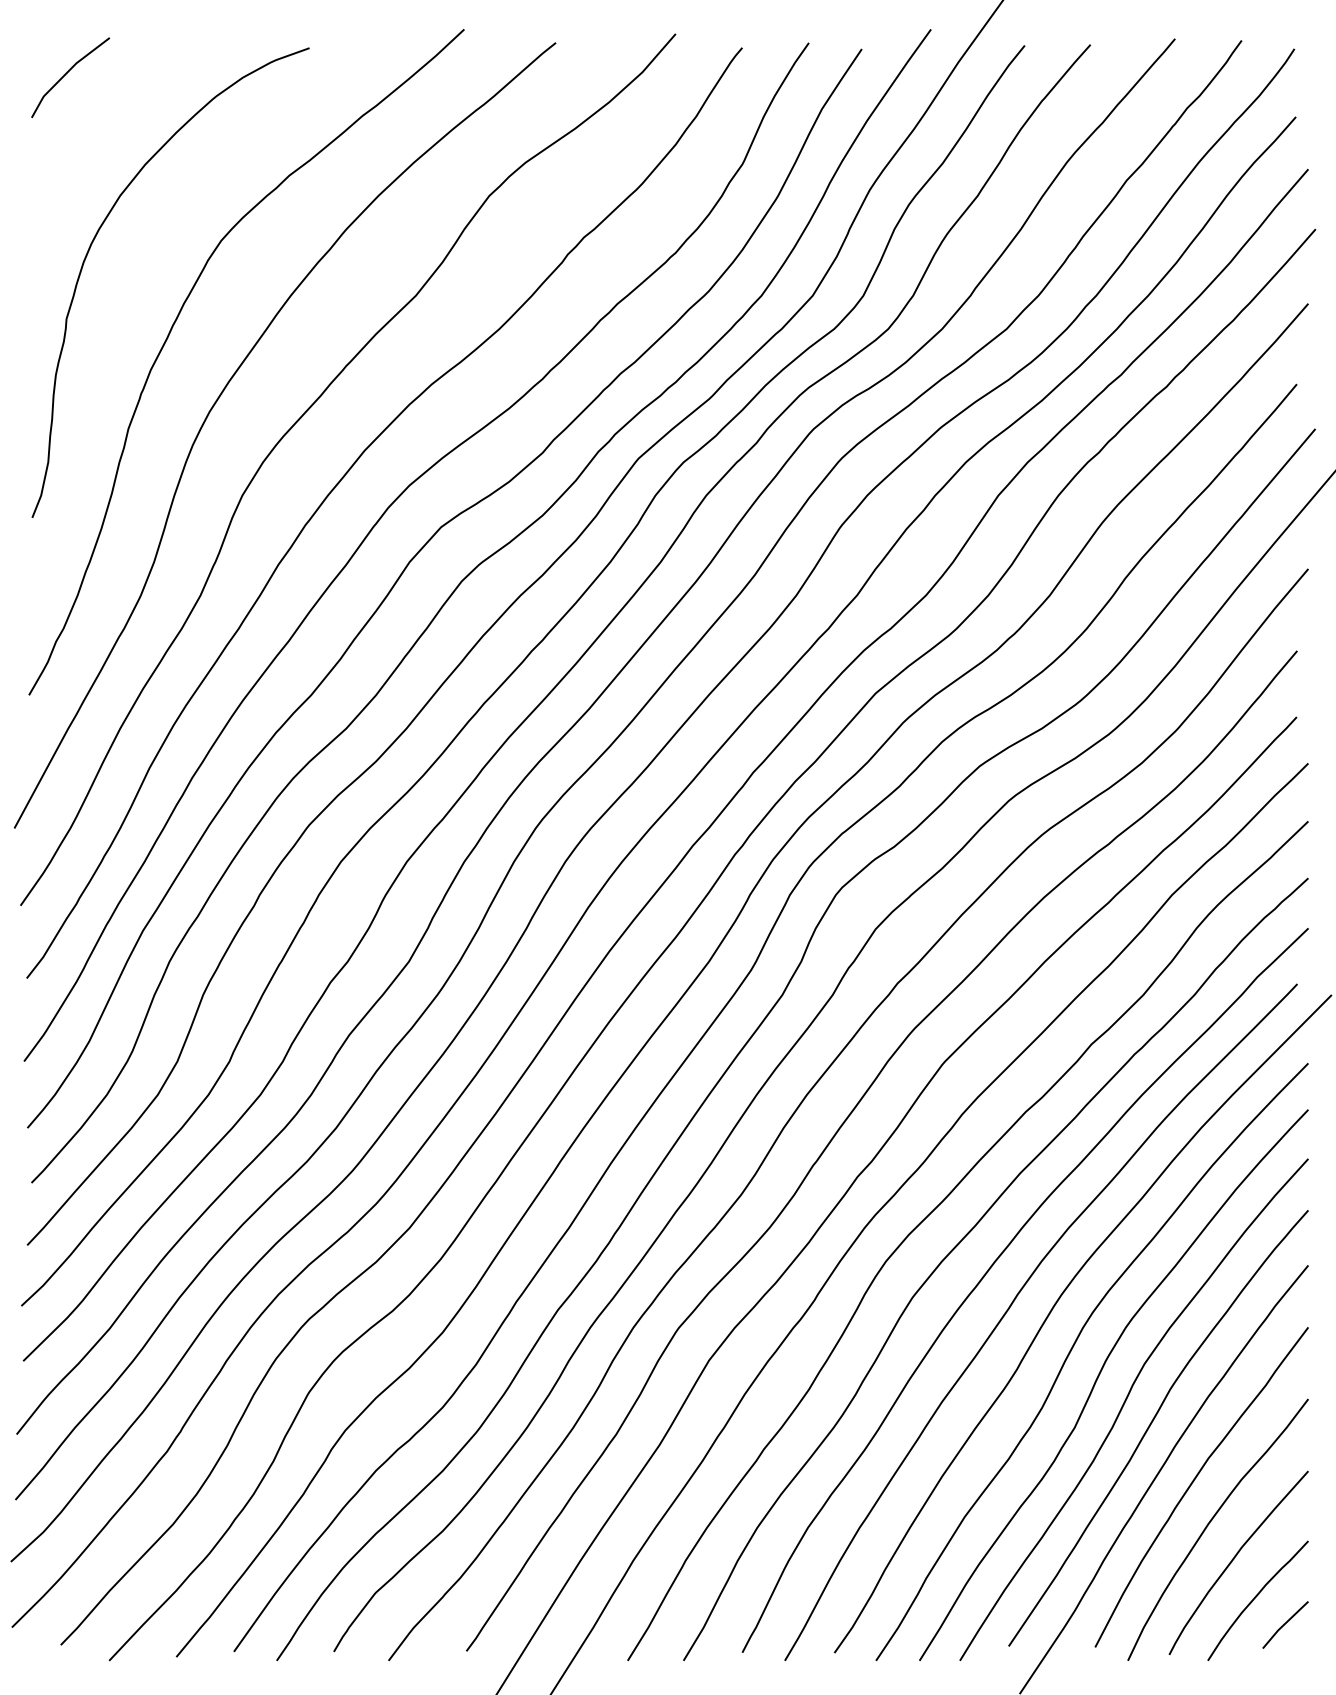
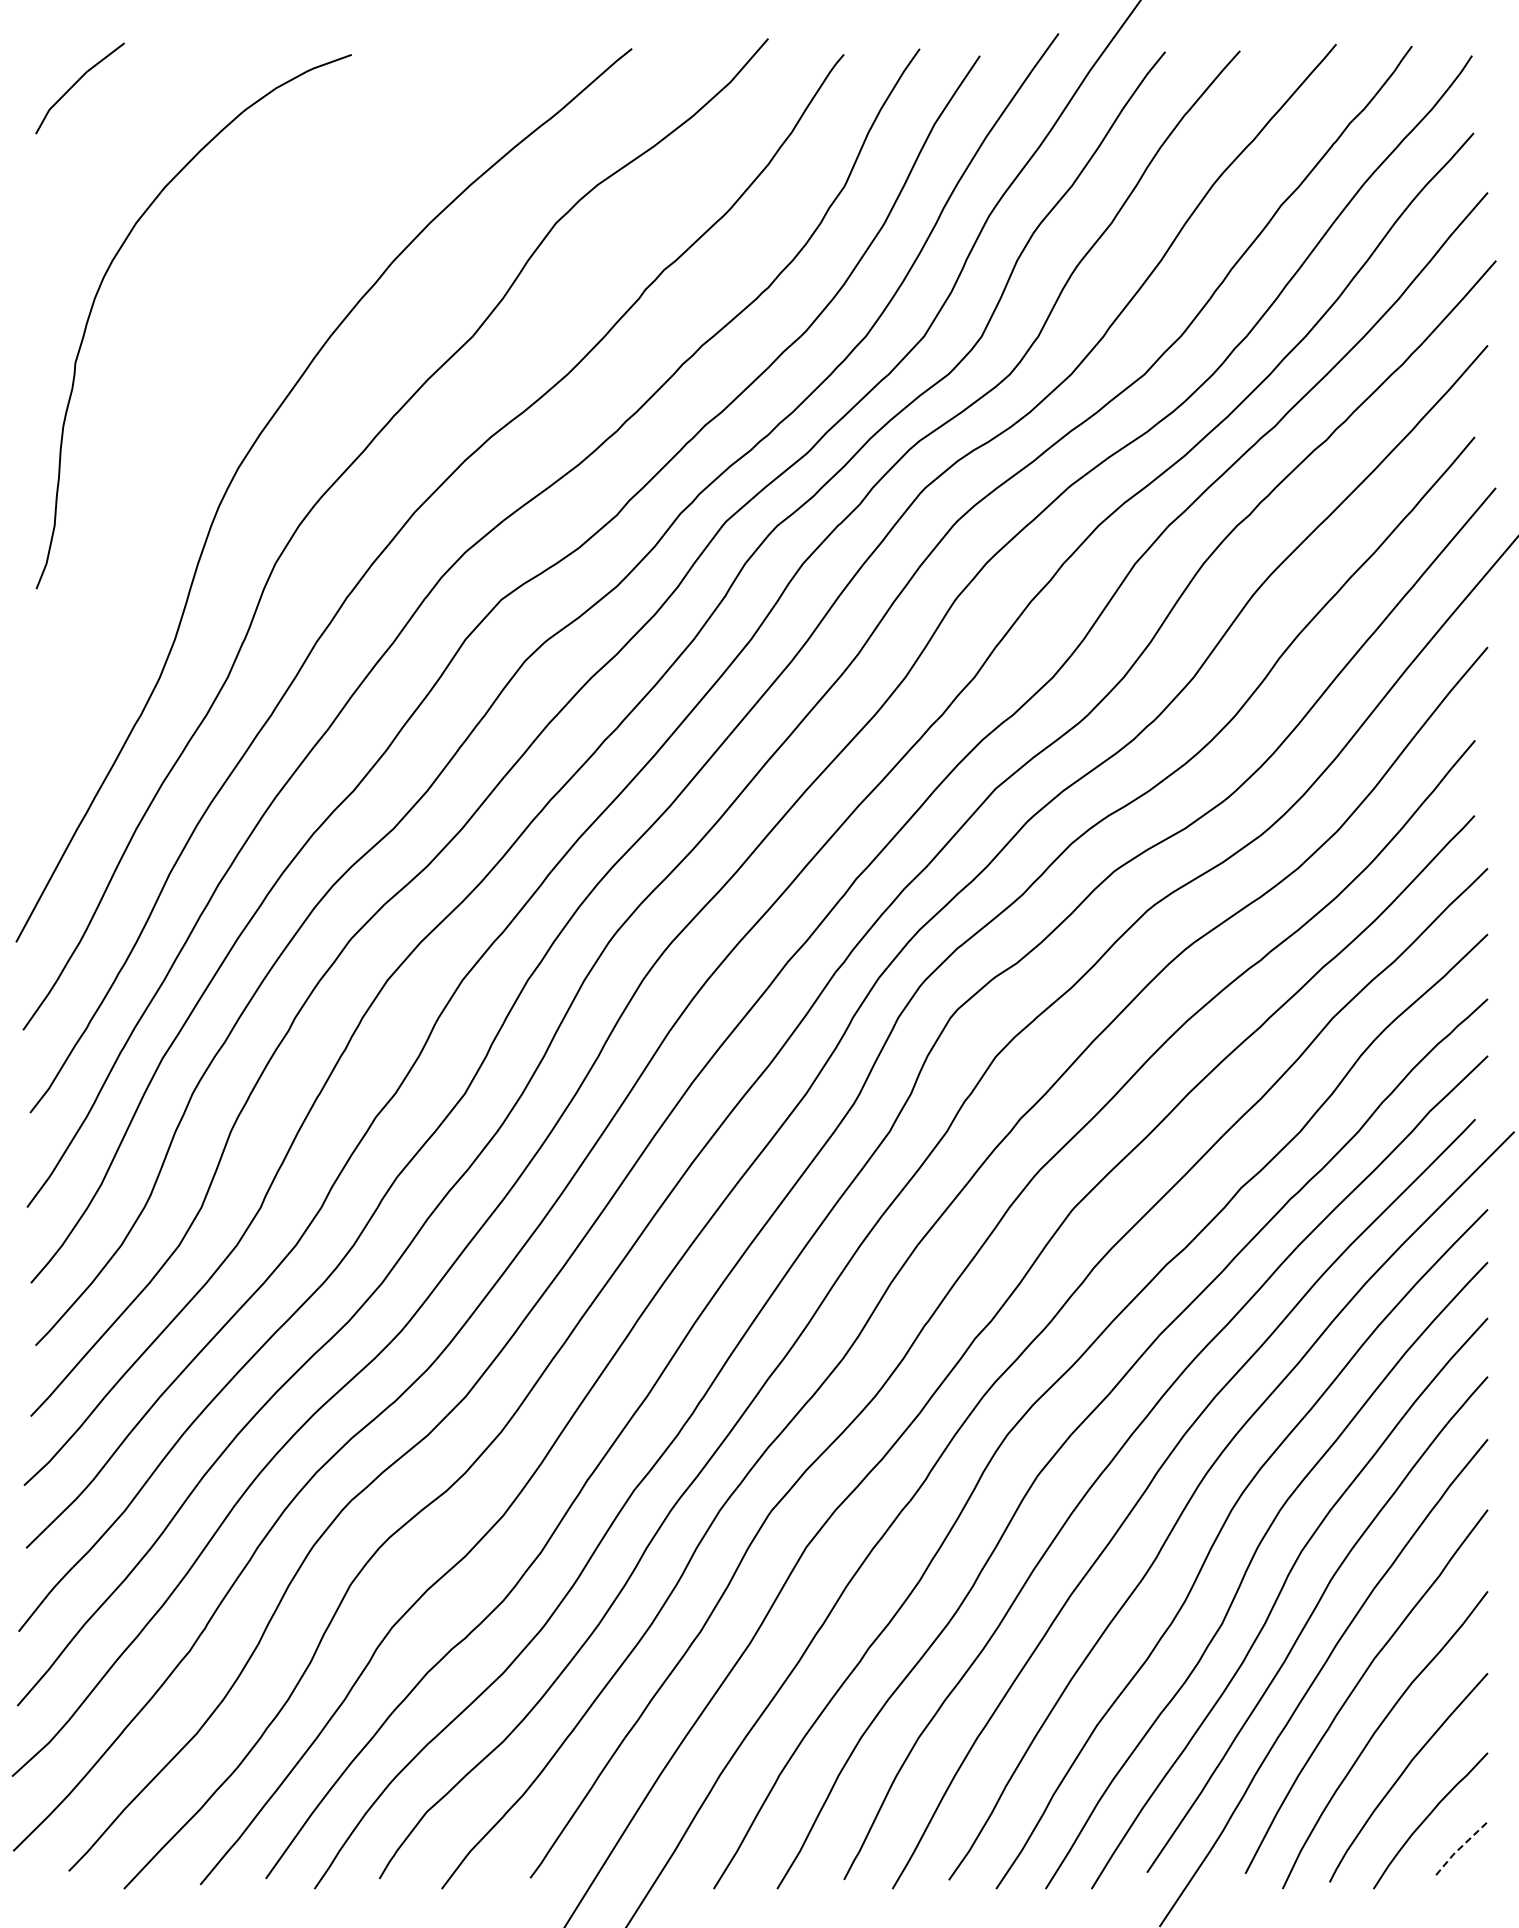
curve: (175, 323) -> (199, 367), removed
line: (1284, 1624) -> (1460, 1847), solid -> dashed

